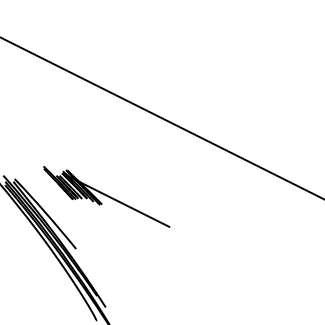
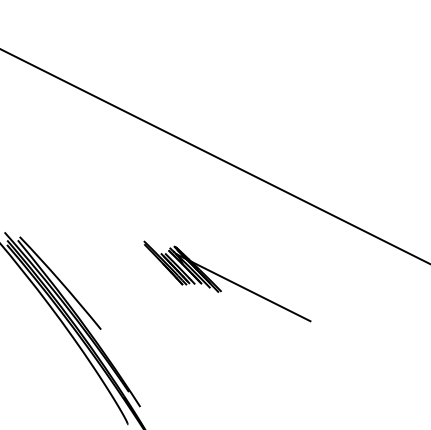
part: (106, 196) -> (227, 281), moved

